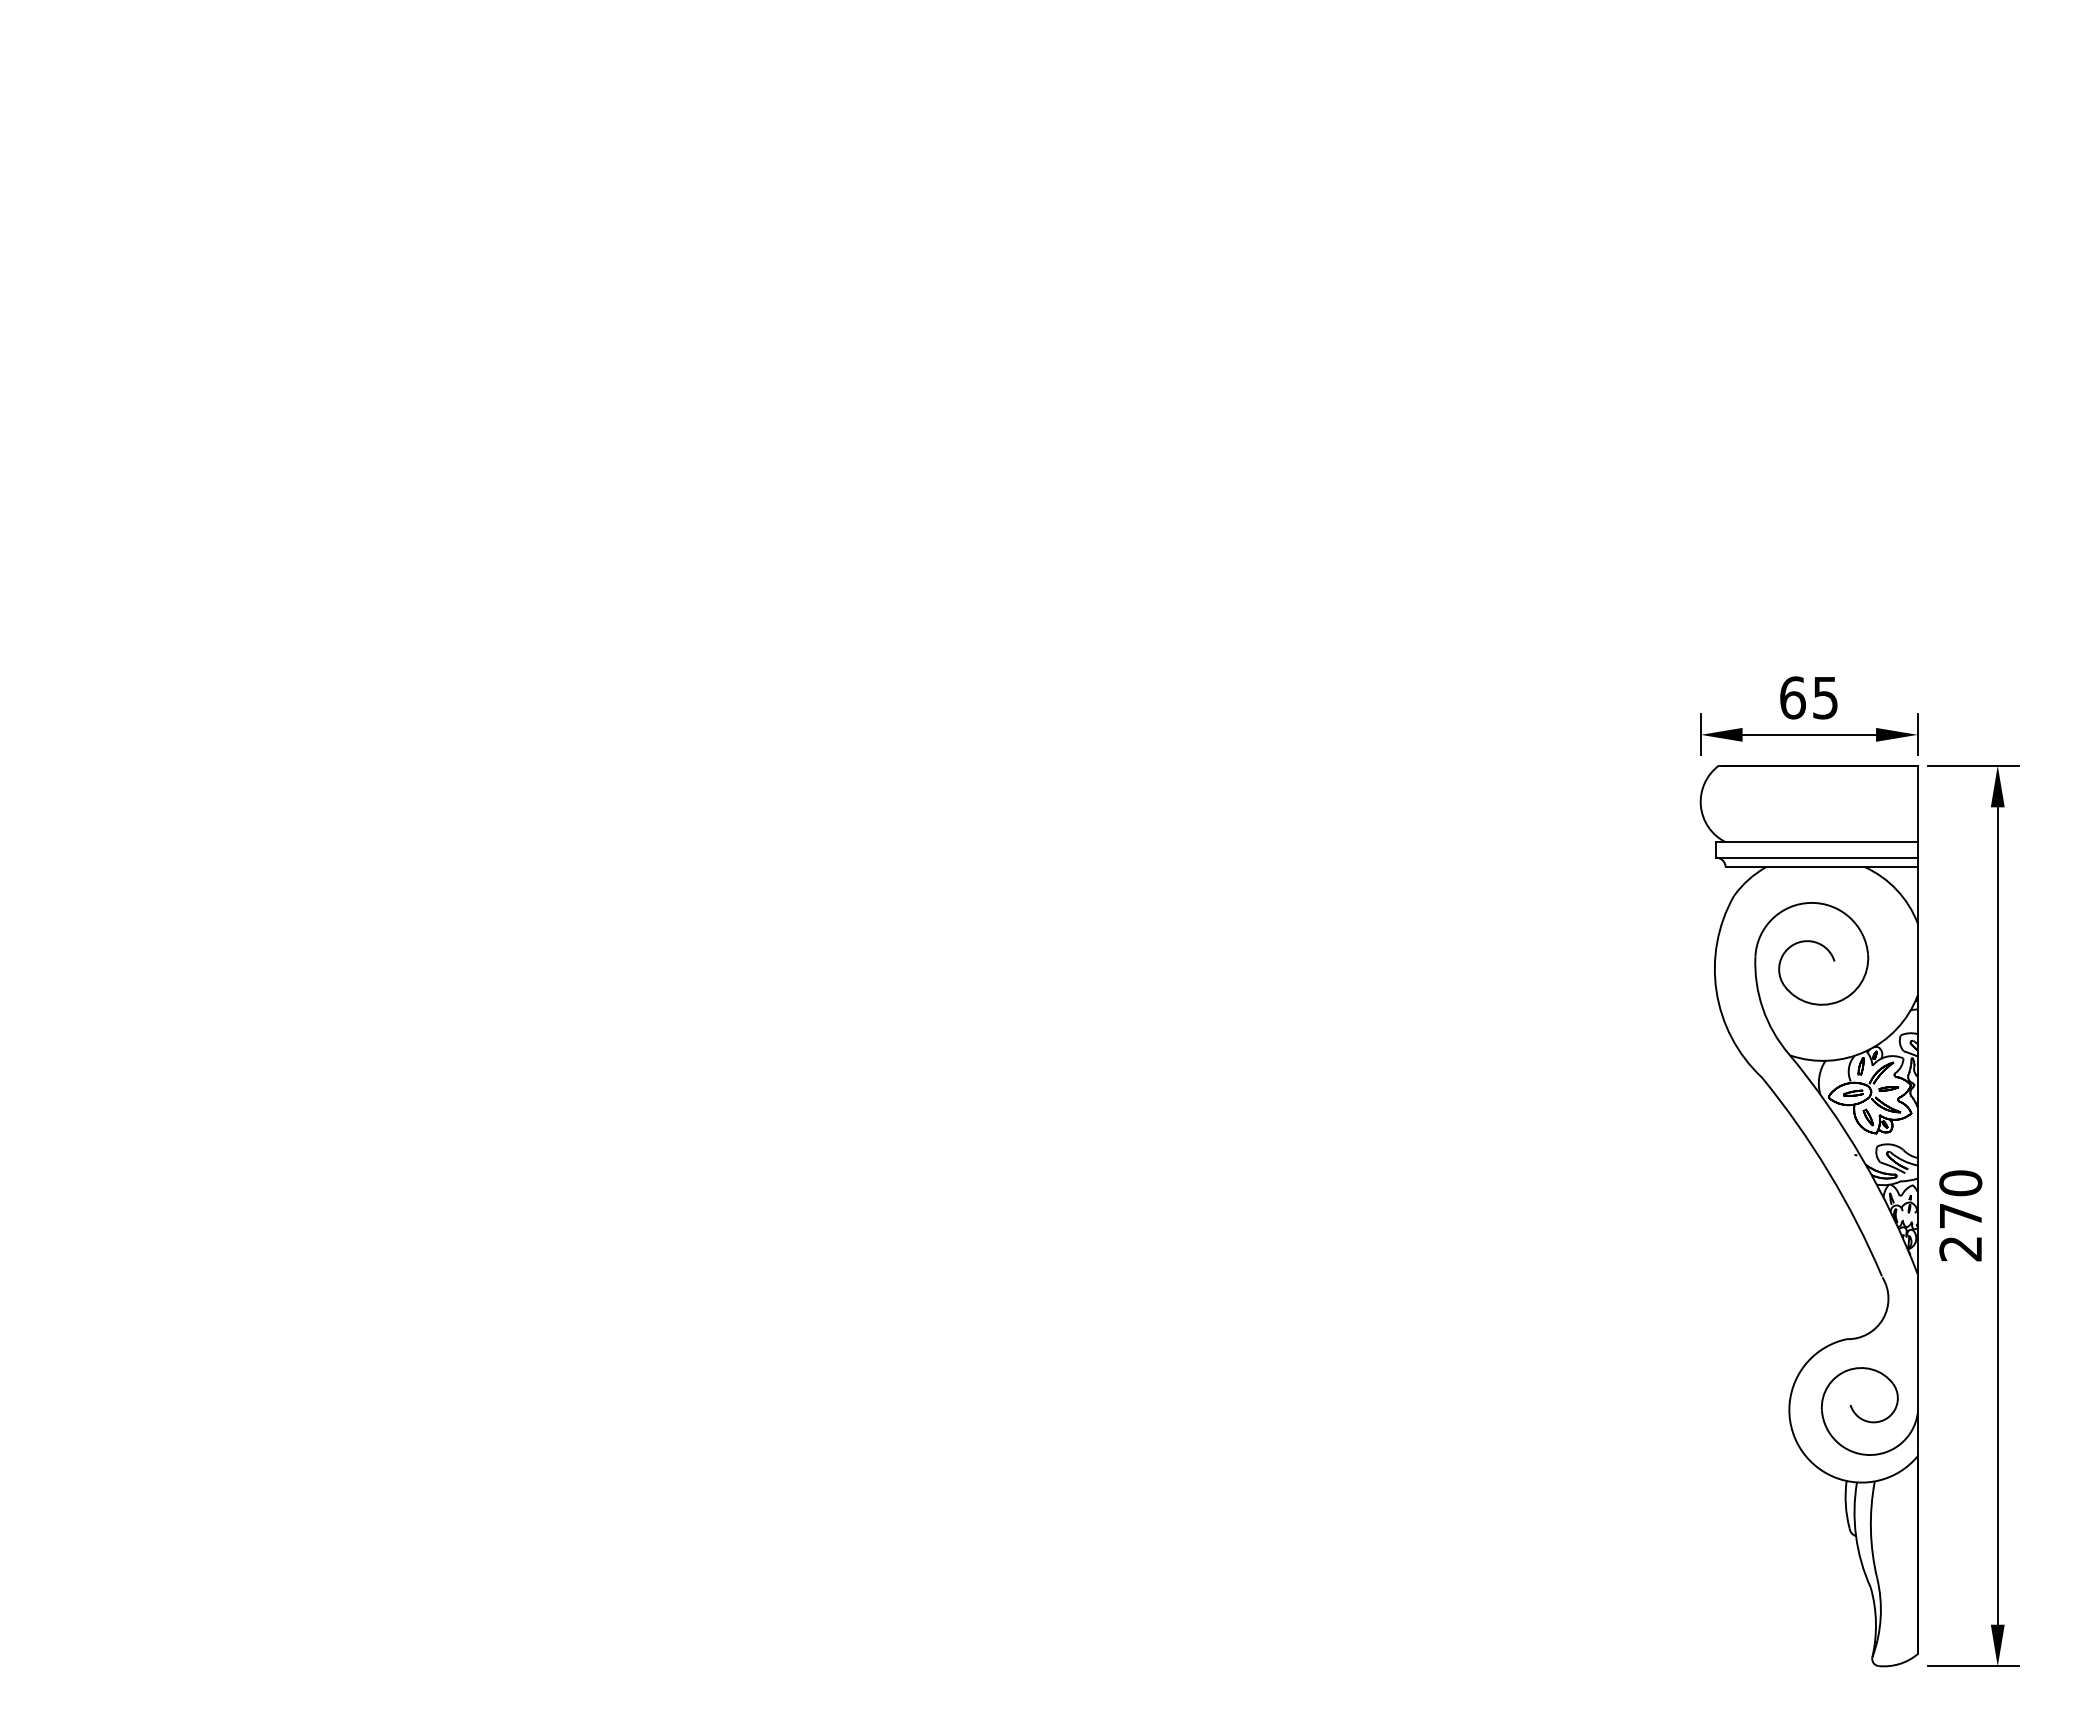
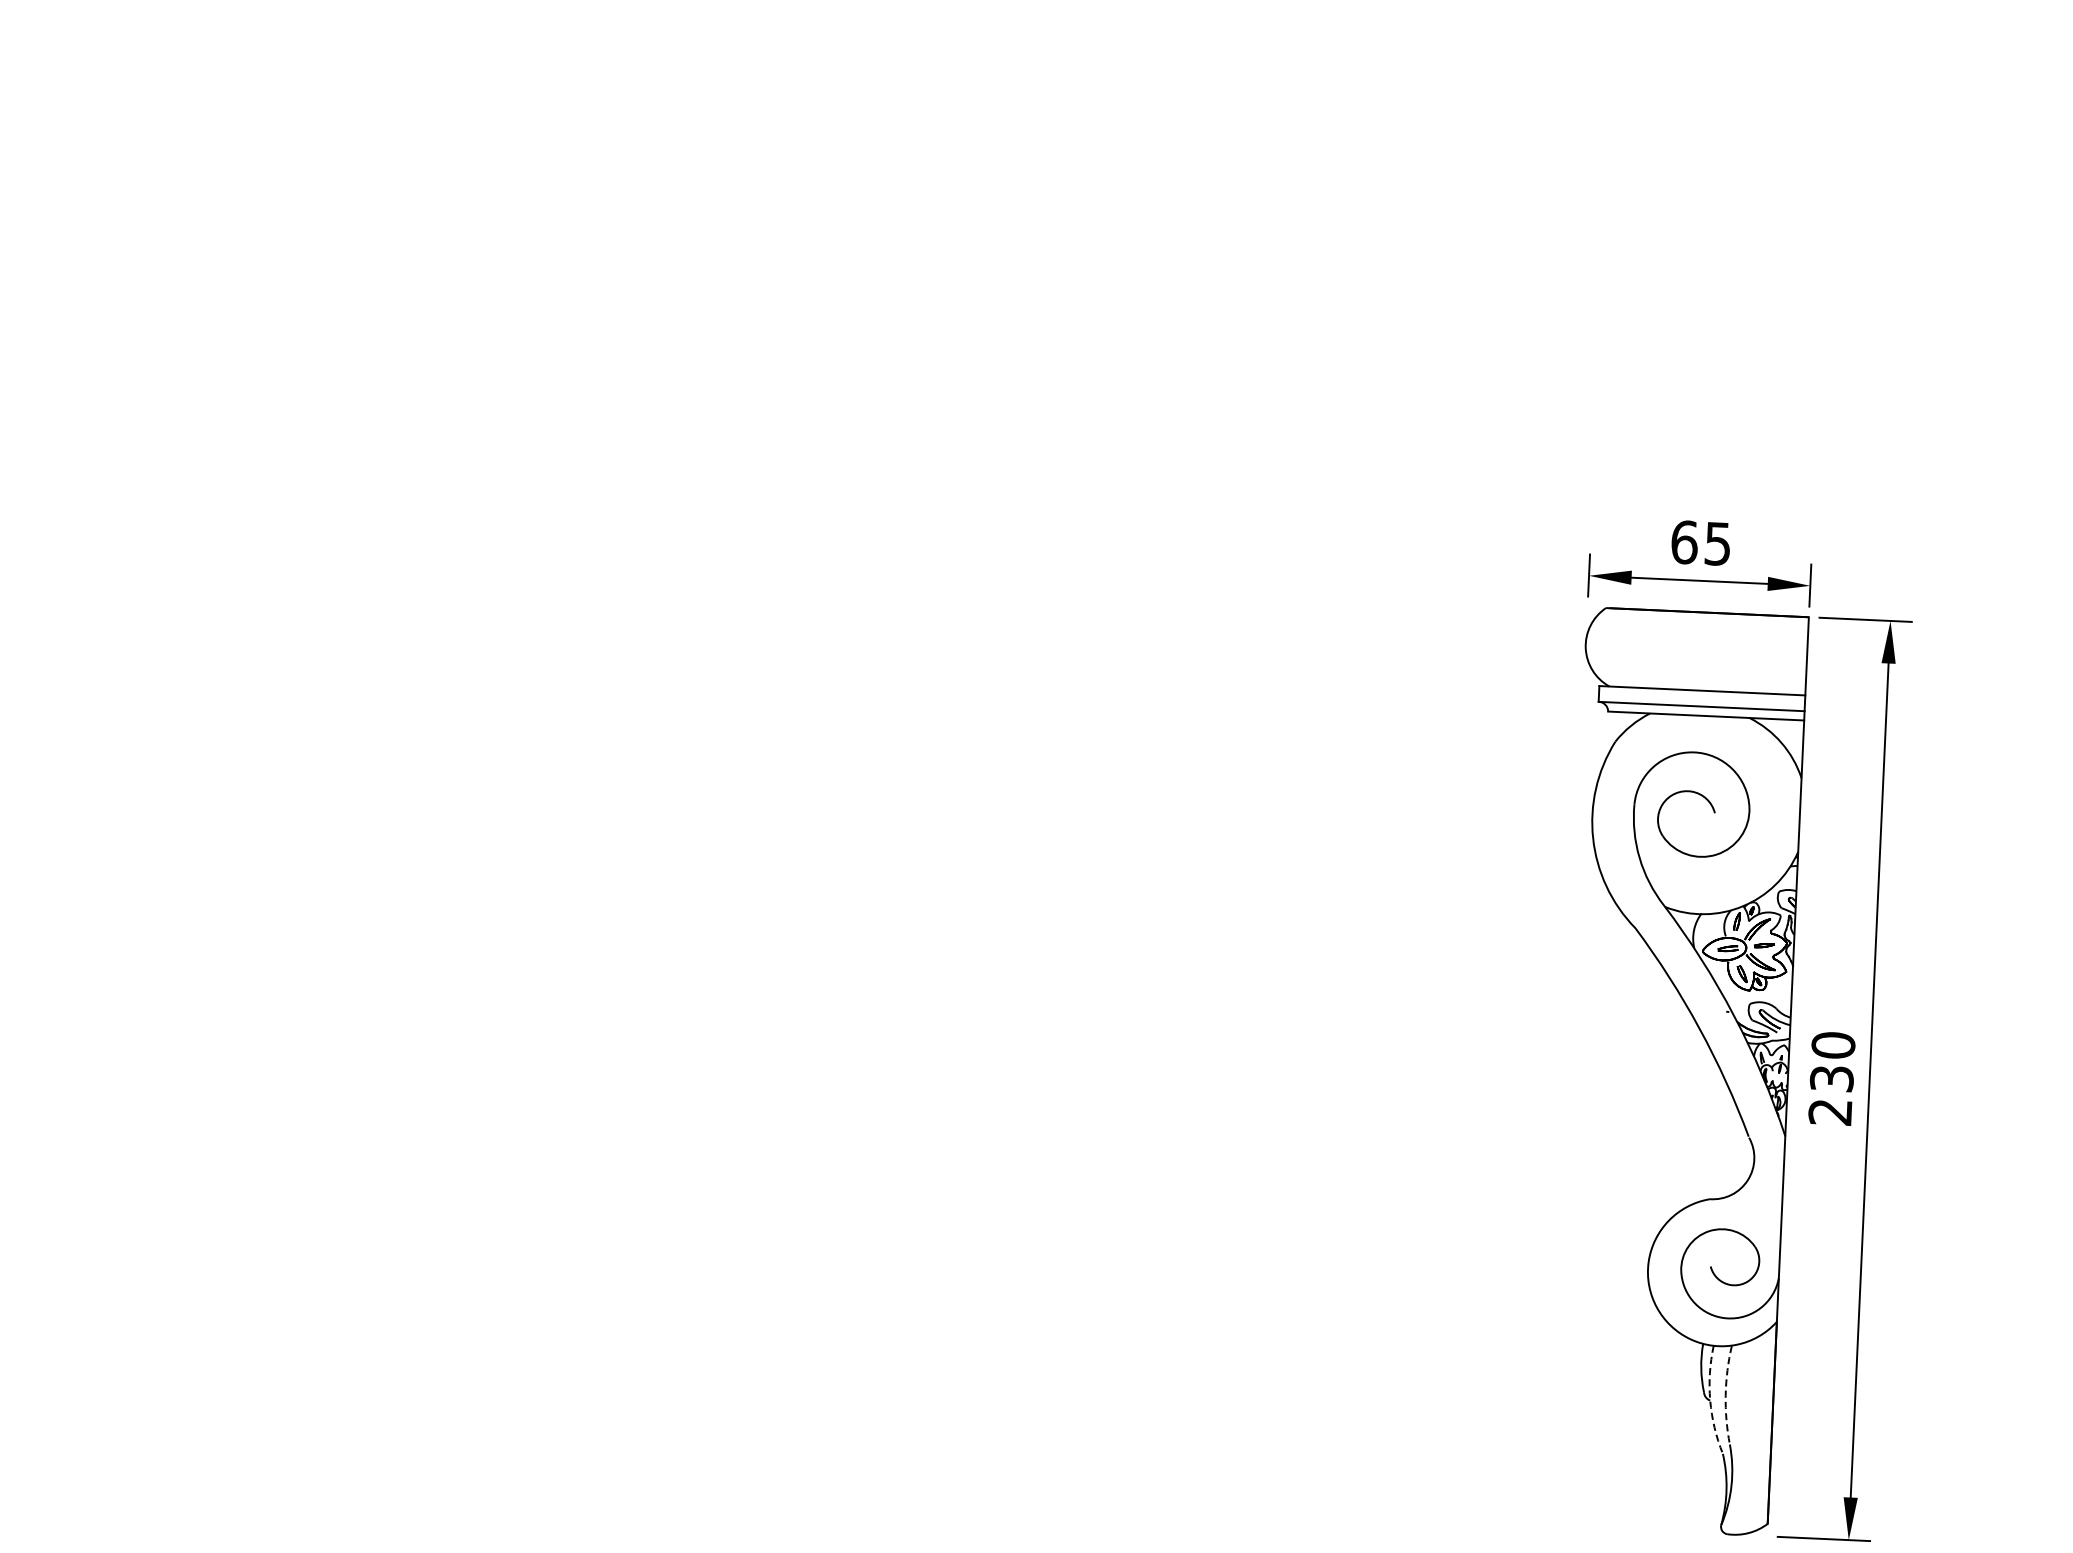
text: (1960, 1215) -> (1831, 1078), 270 -> 230
arc: (1870, 1530) -> (1725, 1395), solid -> dashed
arc: (1856, 1536) -> (1710, 1400), solid -> dashed

